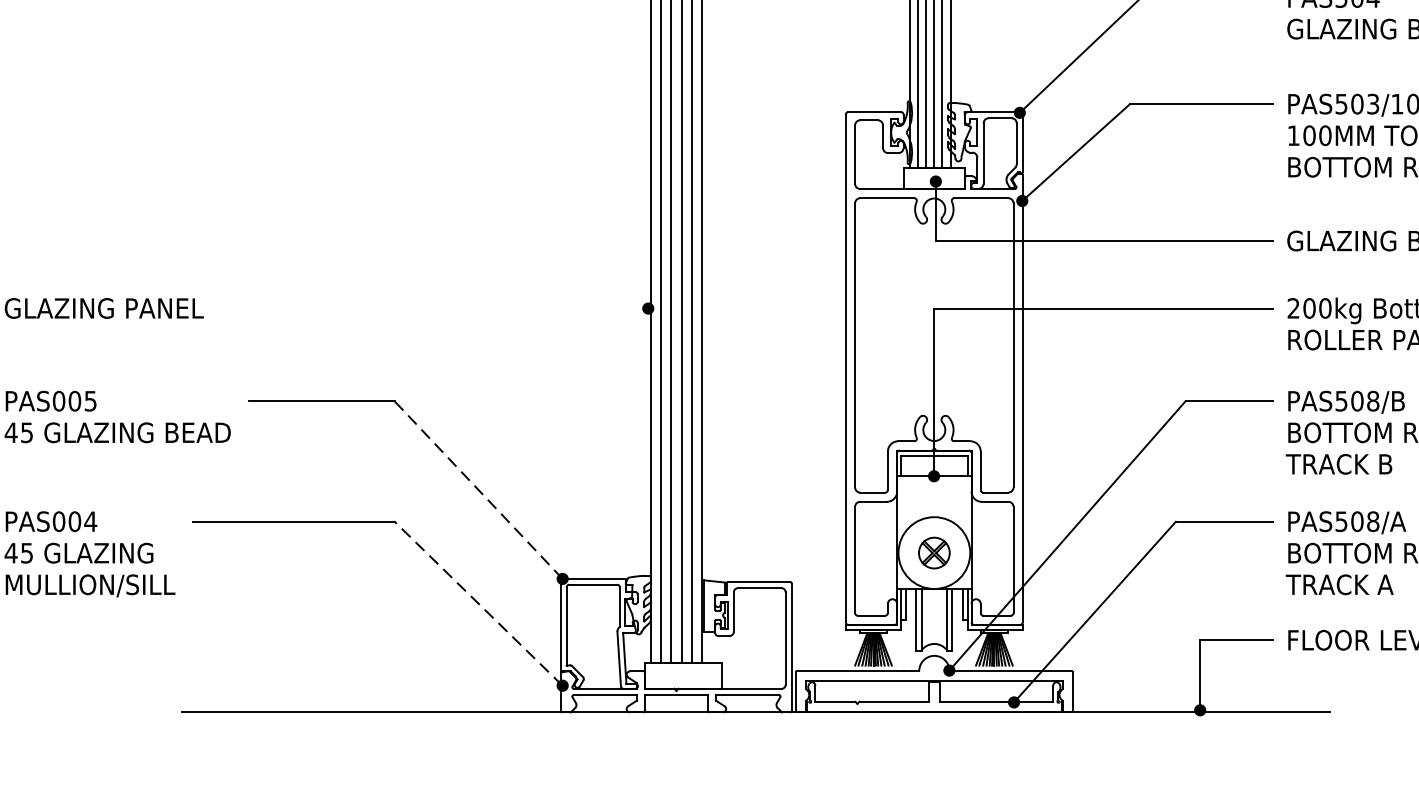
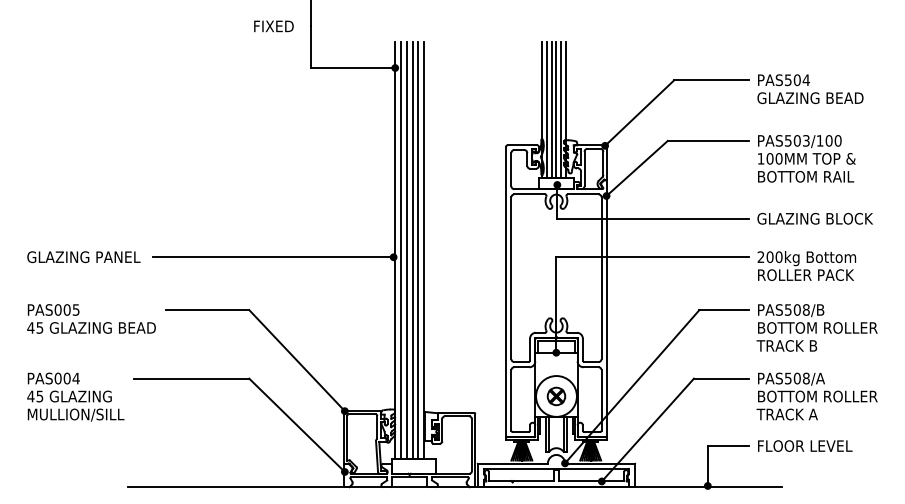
line: (435, 309) -> (272, 257), added
line: (479, 489) -> (297, 360), dashed -> solid
line: (479, 604) -> (297, 425), dashed -> solid

